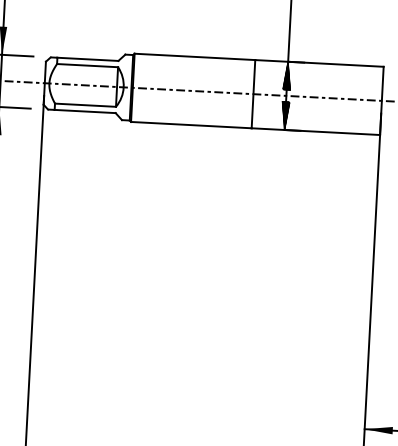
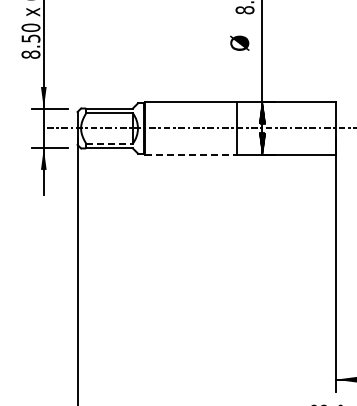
line: (86, 105) -> (110, 143), solid -> dashed
line: (191, 125) -> (191, 154), solid -> dashed

